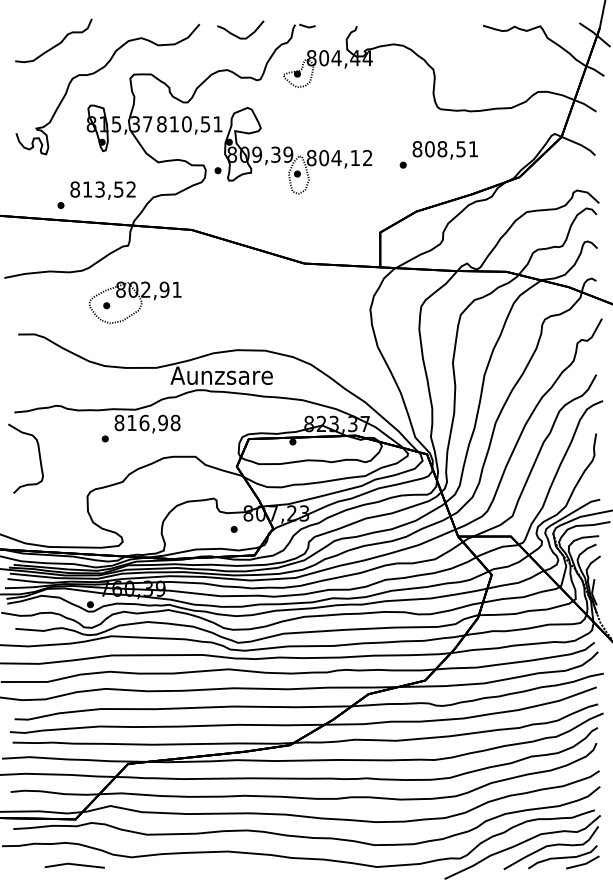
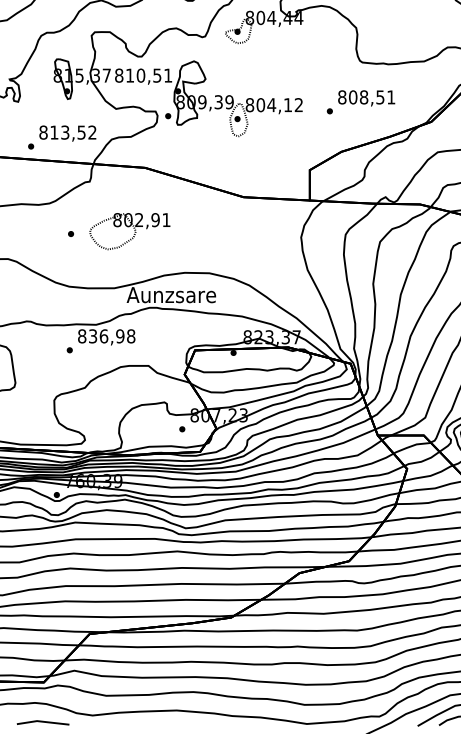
part: (134, 302) -> (129, 231), moved
text: (131, 422) -> (92, 335), 816,98 -> 836,98

